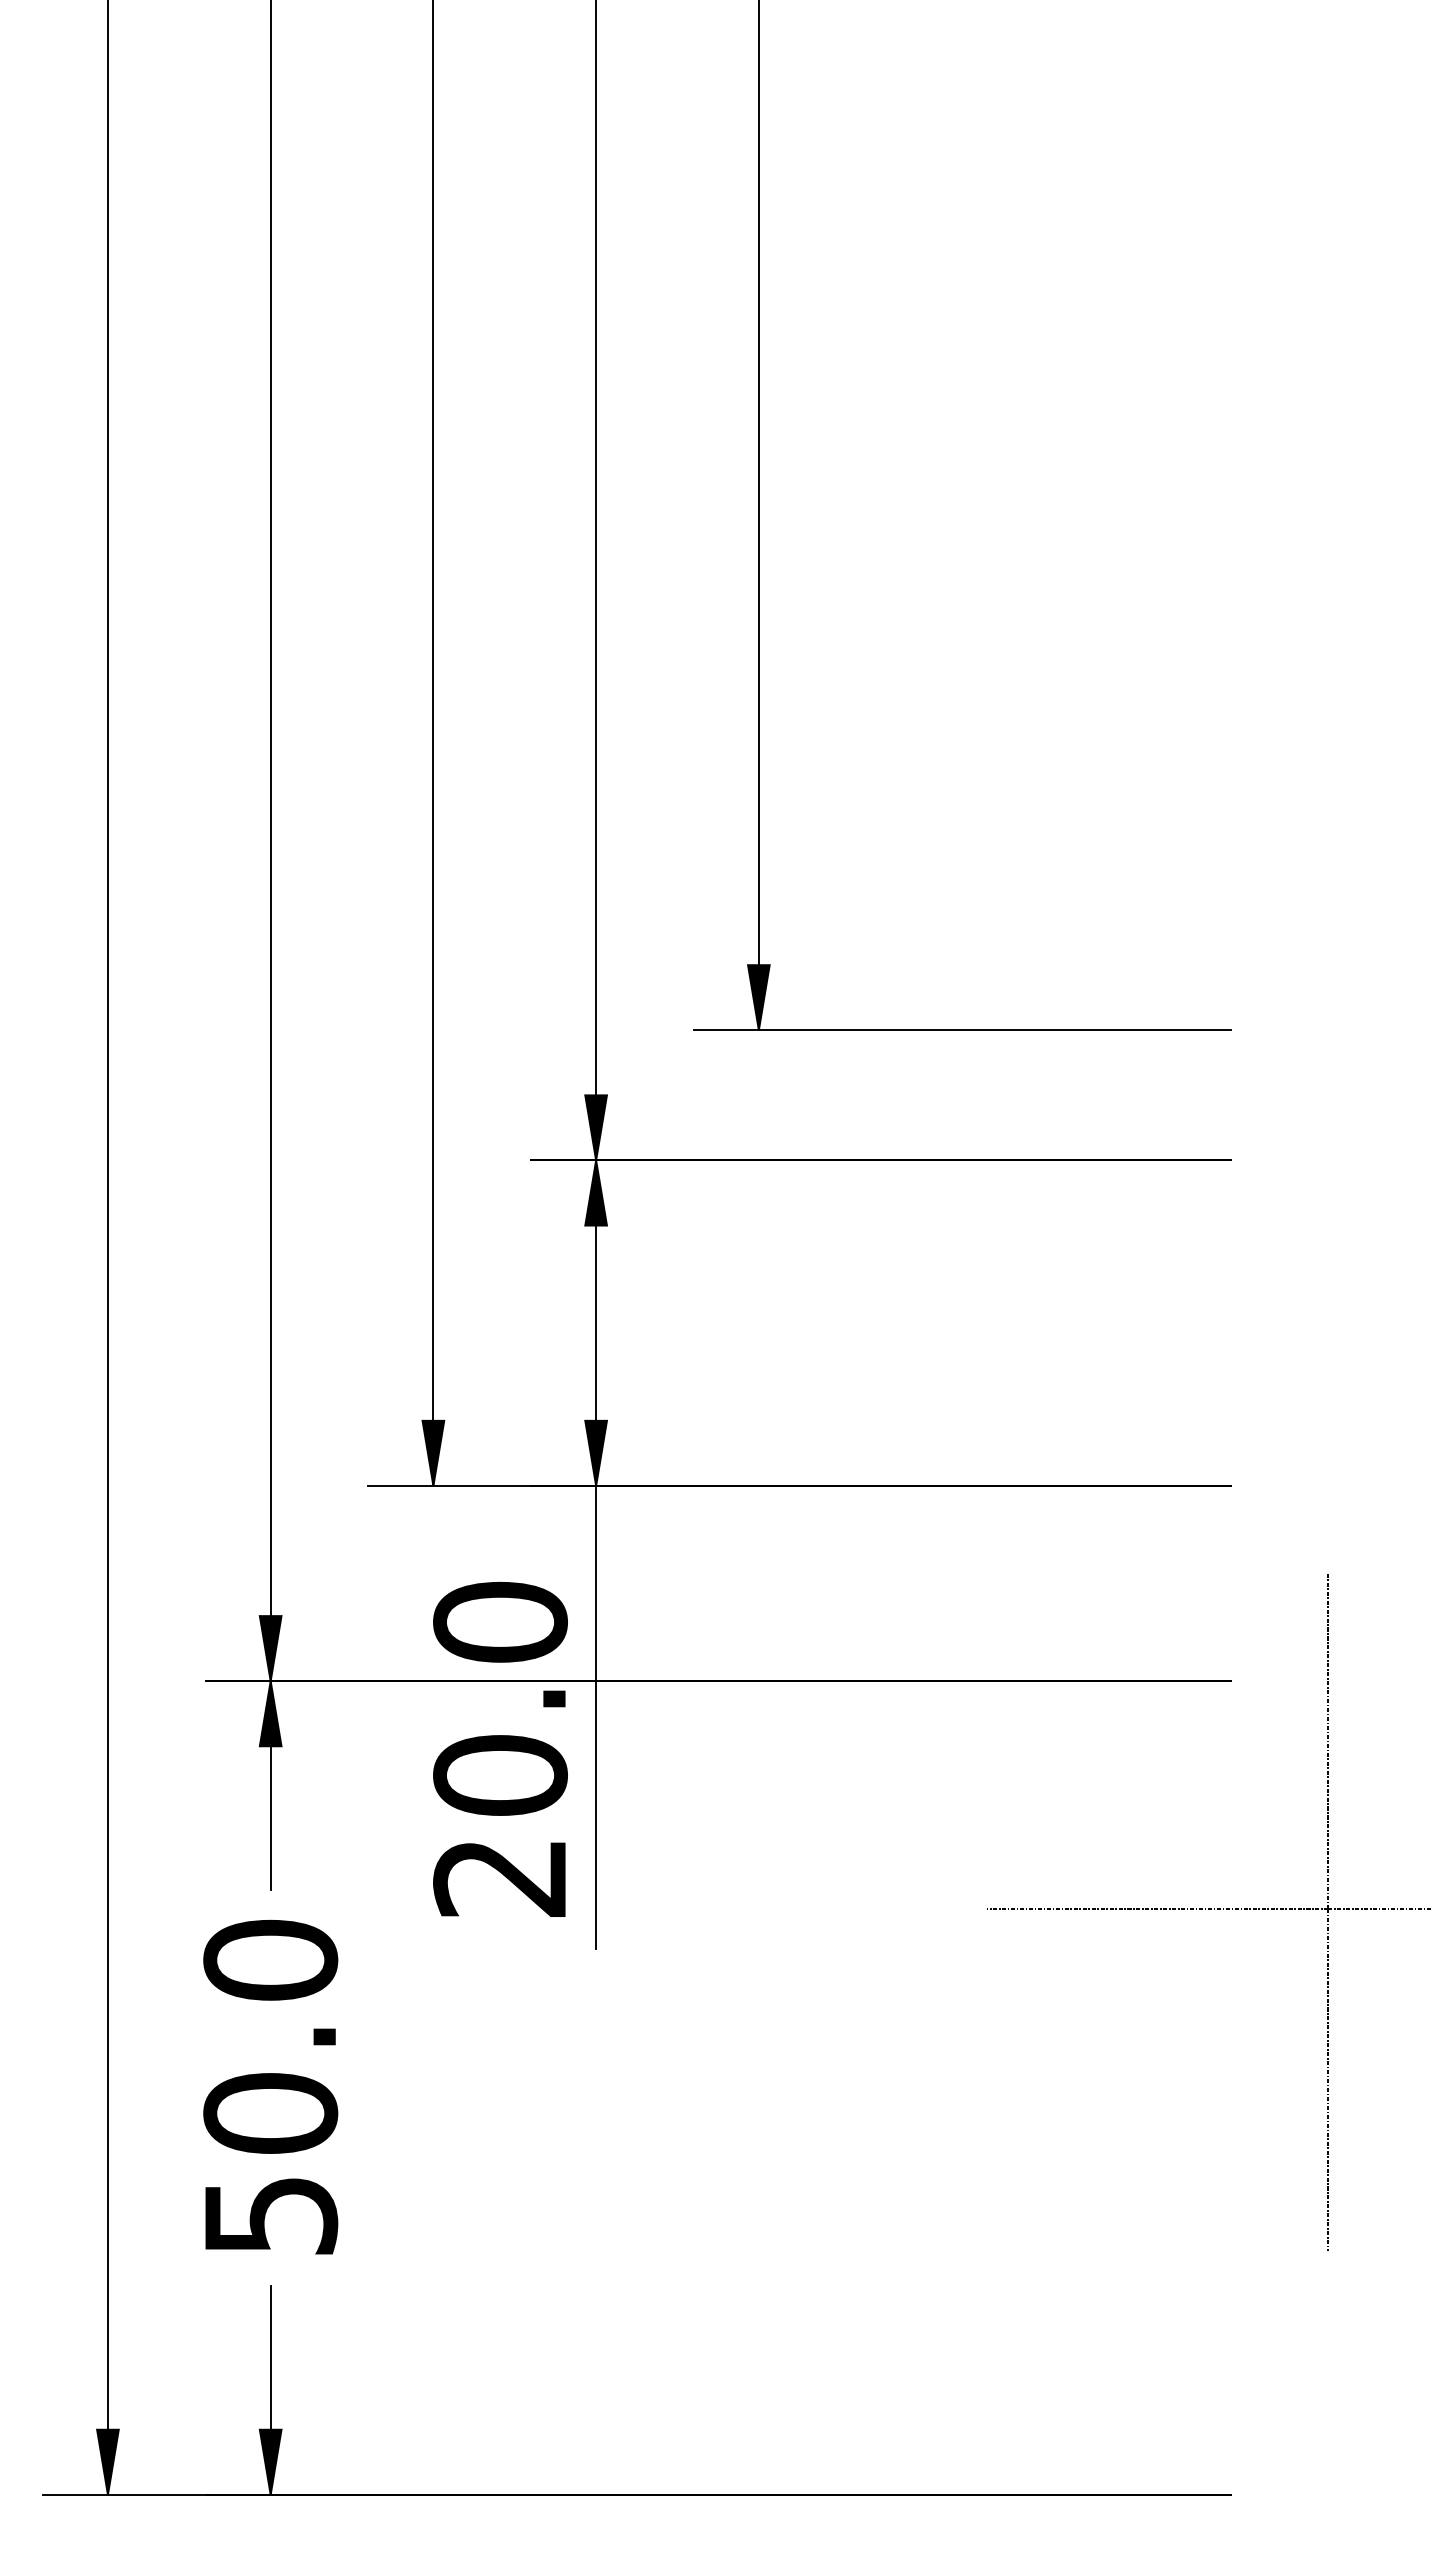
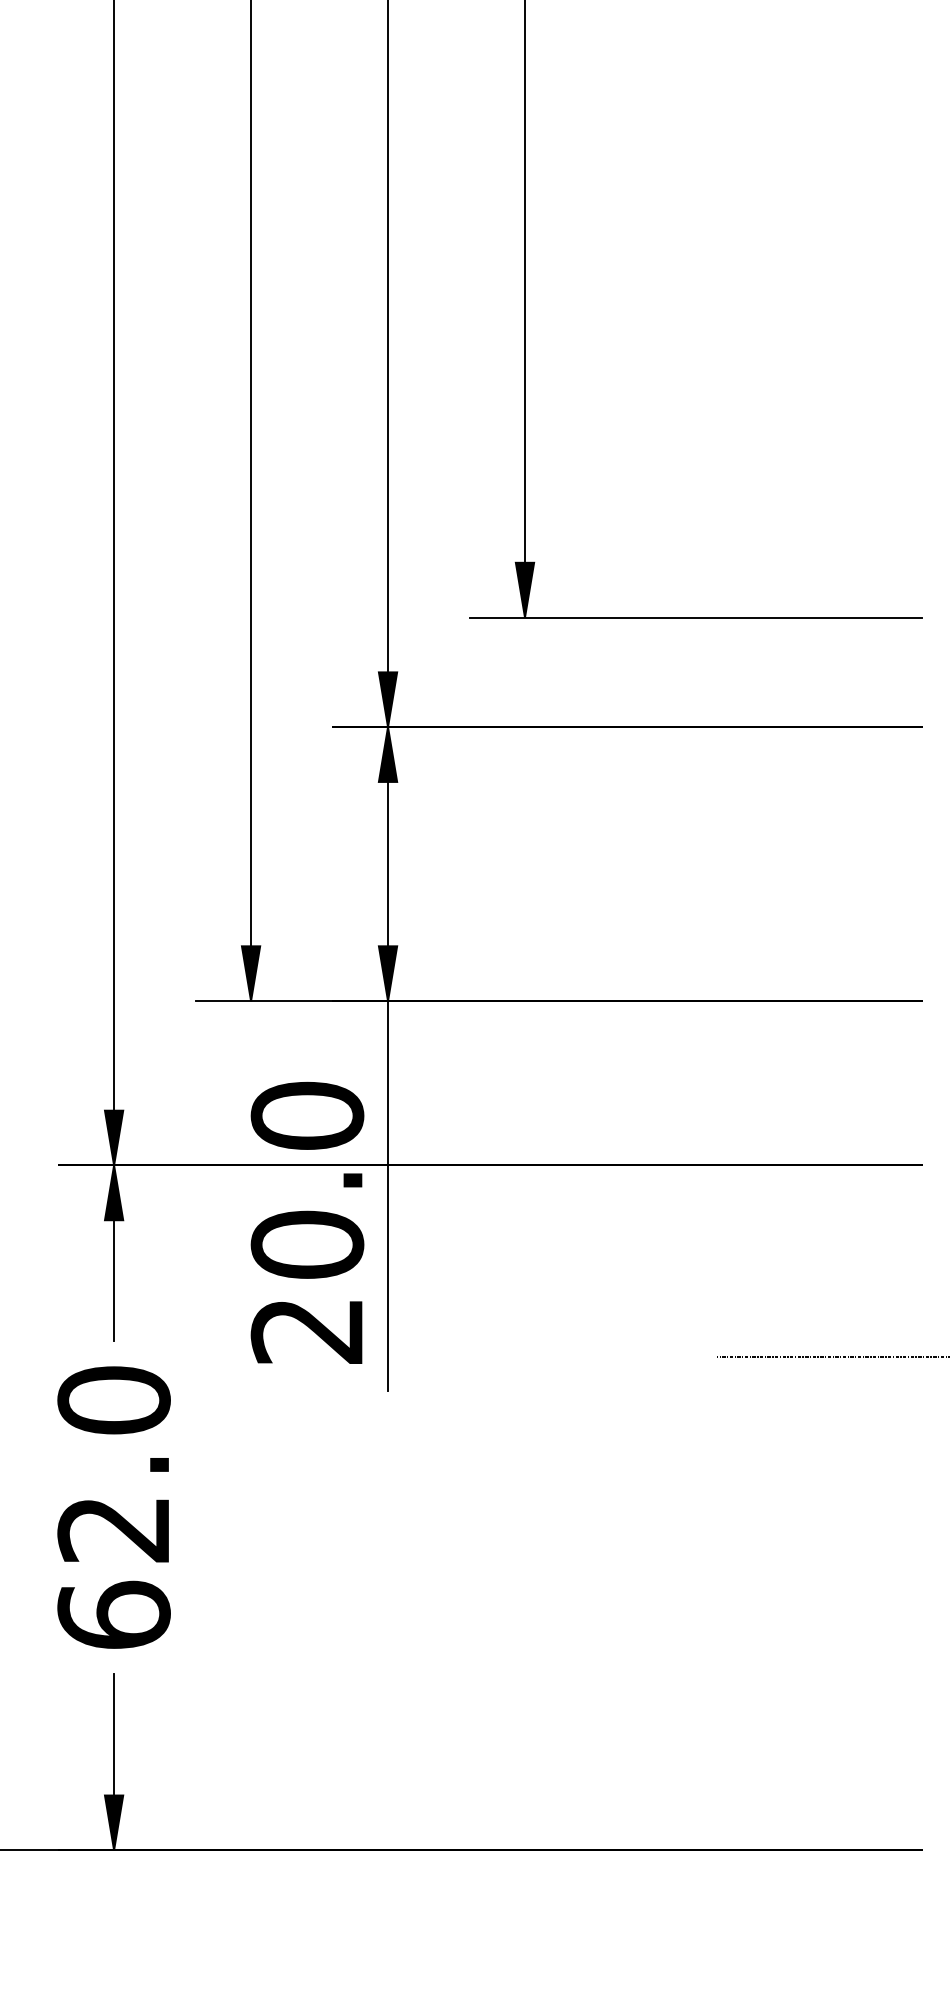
text: (270, 2164) -> (113, 1572), 50.0 -> 62.0

